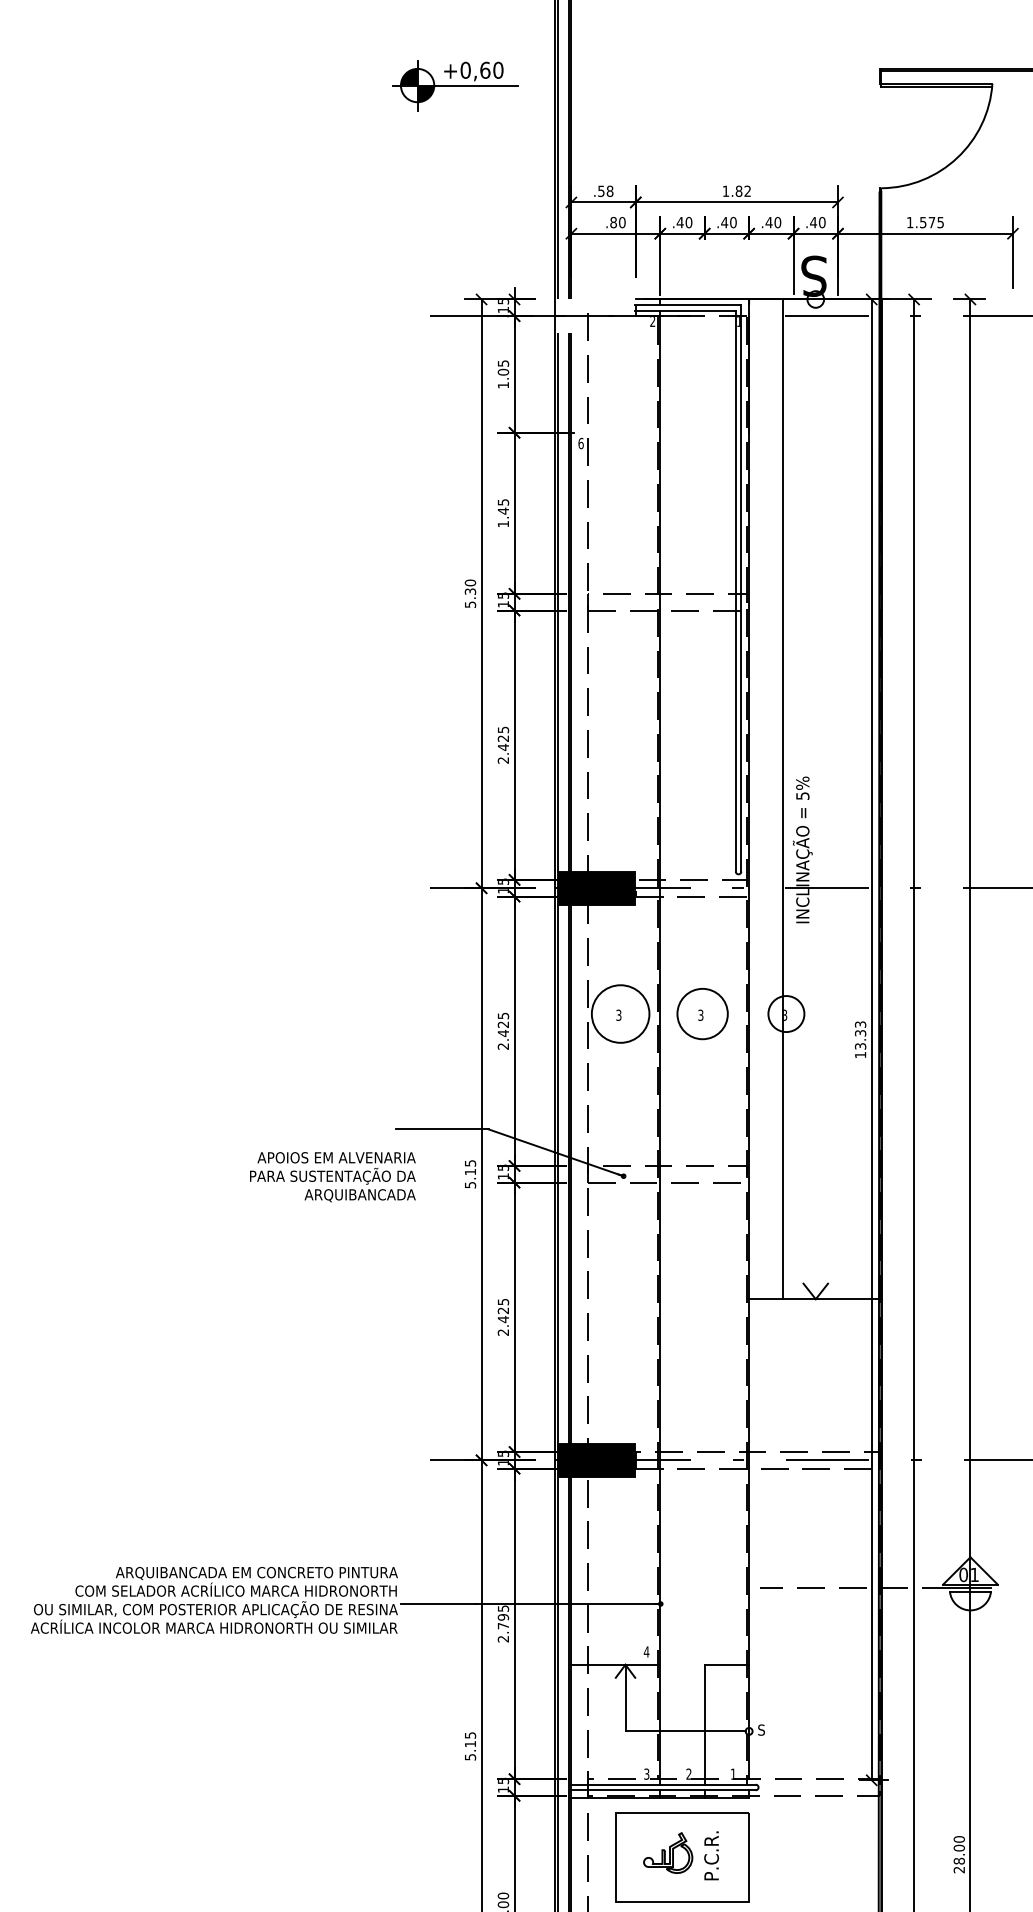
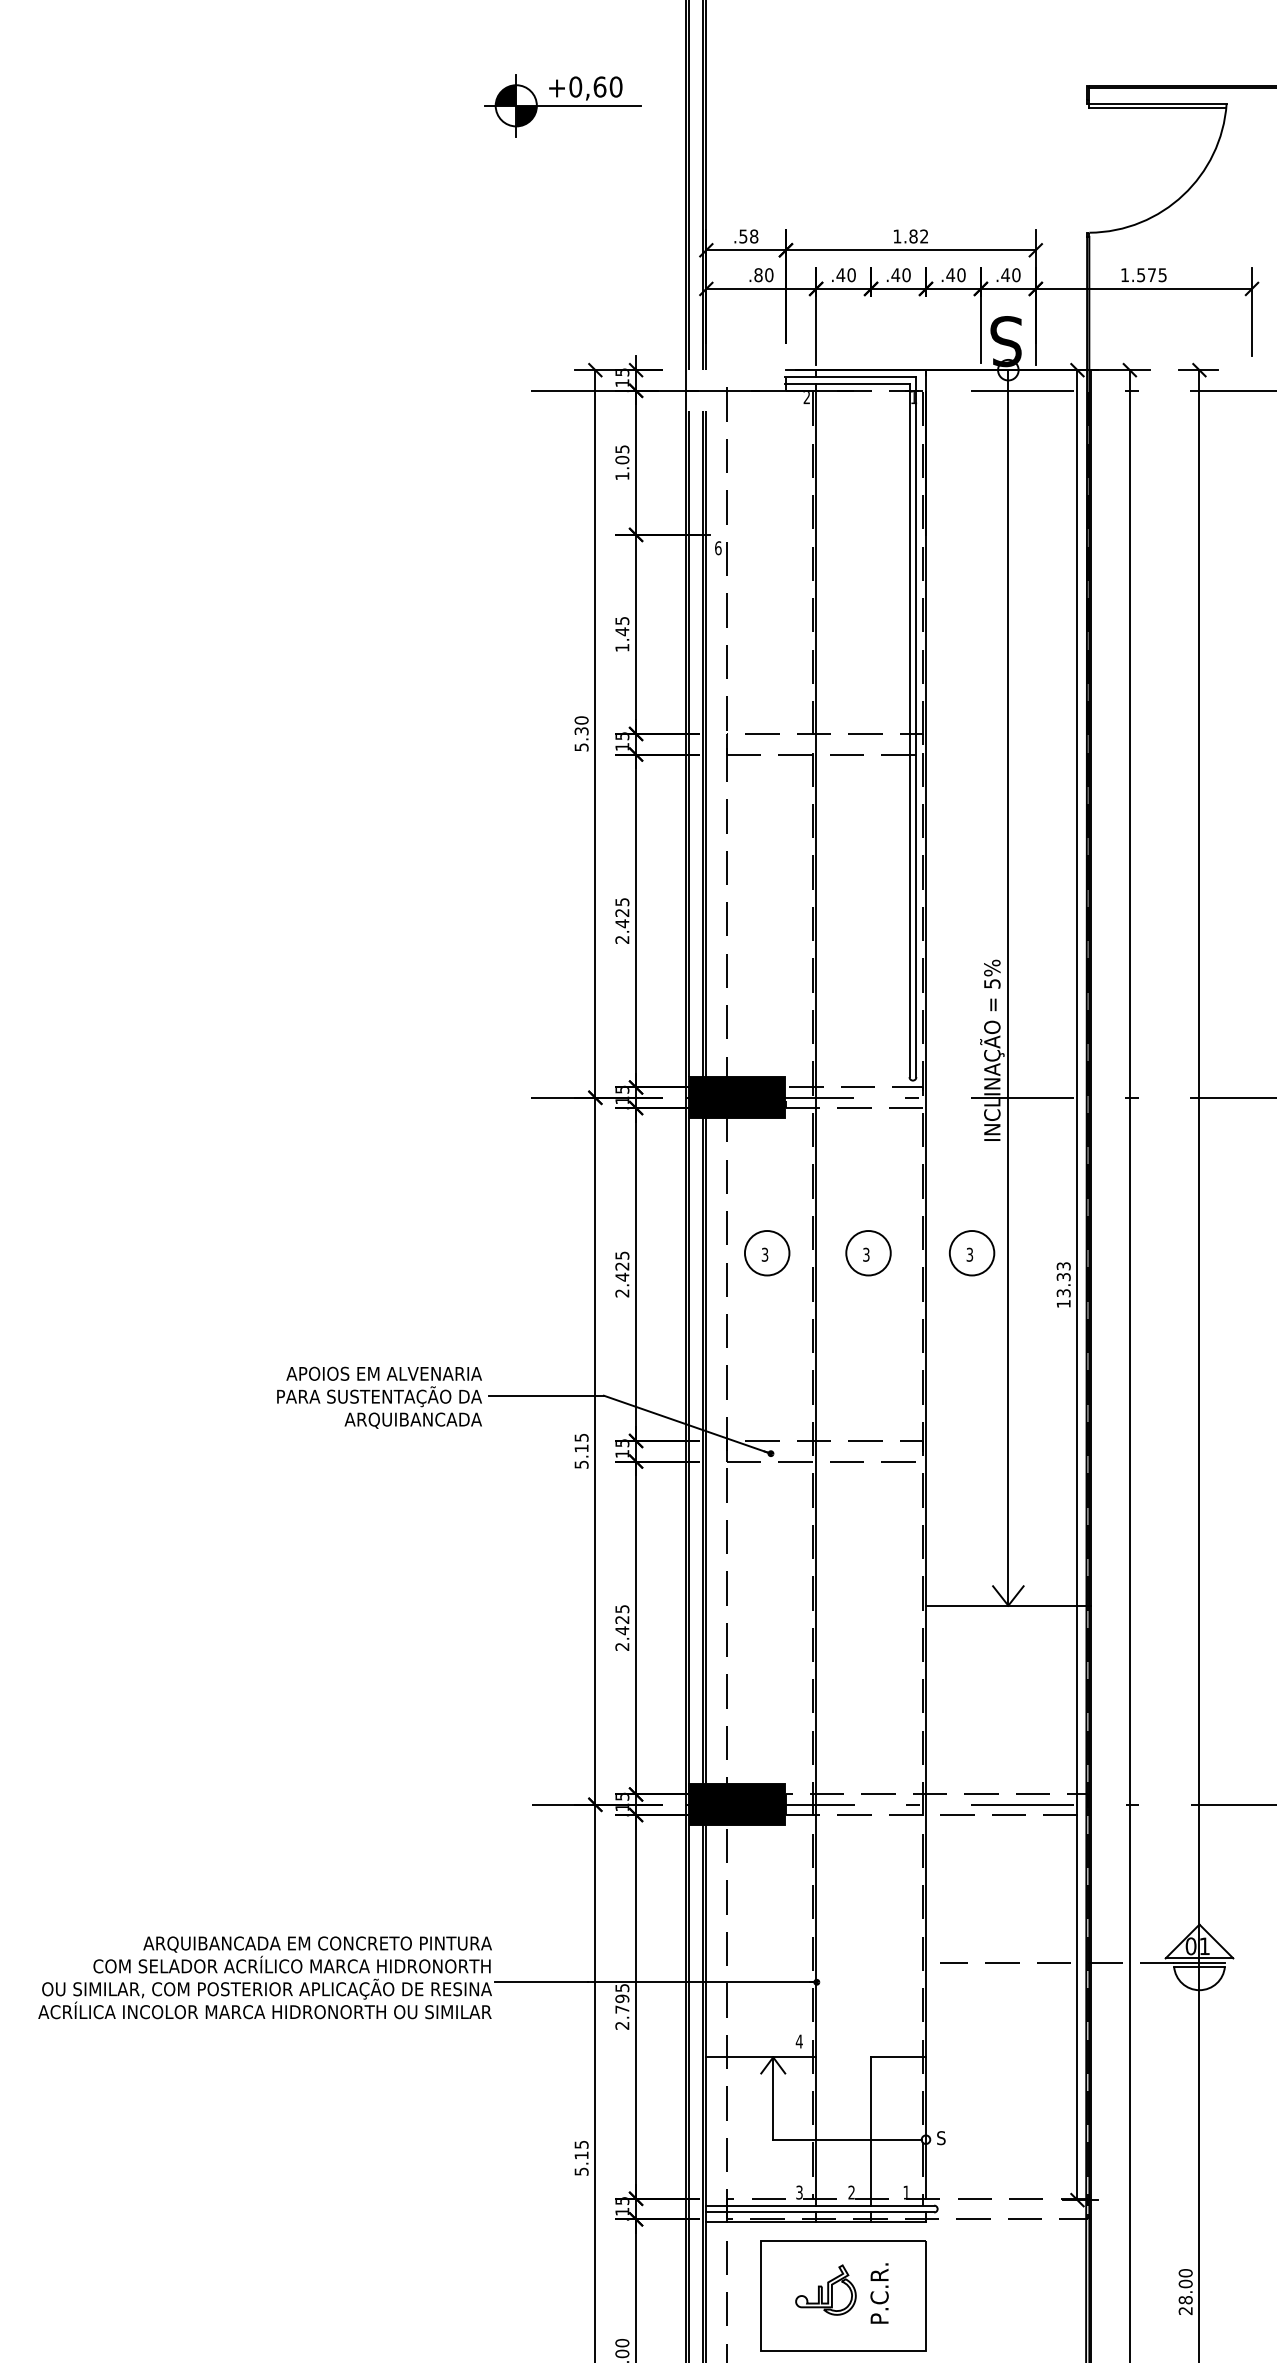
line: (782, 799) -> (1008, 987), moved
circle: (620, 1014) -> (766, 1253), size x0.62
circle: (702, 1014) -> (868, 1253), size x0.71
text: (332, 1176) -> (379, 1397), moved

